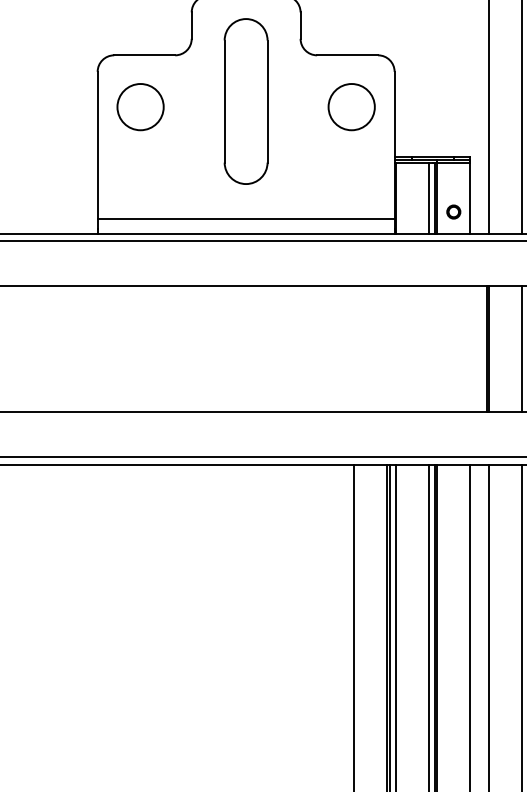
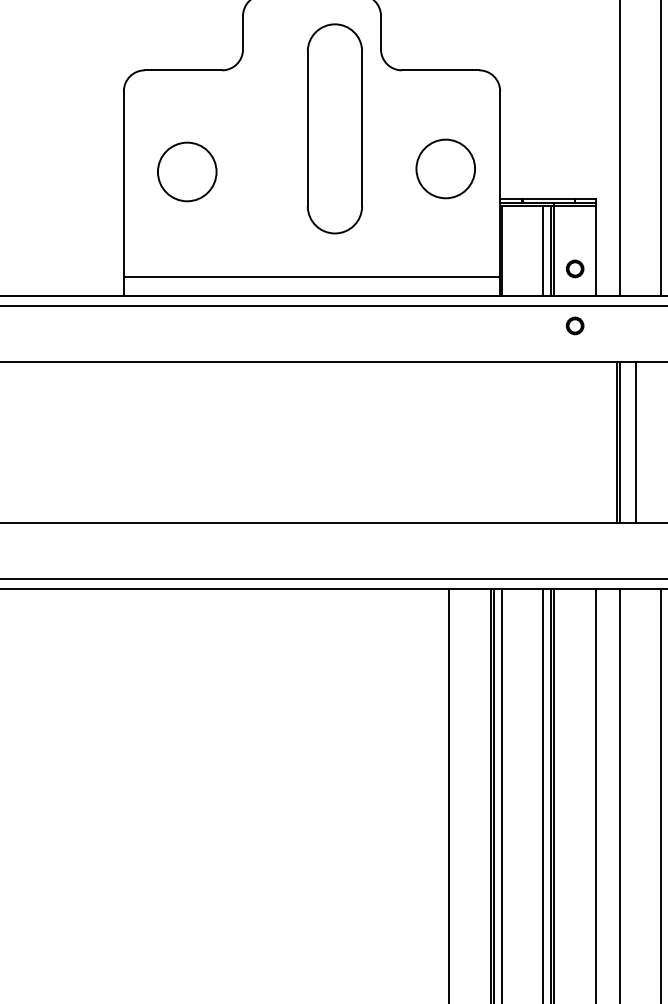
part: (245, 101) -> (334, 128), moved
circle: (140, 106) -> (187, 171), moved
circle: (351, 106) -> (445, 168), moved
part: (453, 256) -> (574, 325), added
line: (521, 349) -> (636, 442), moved

